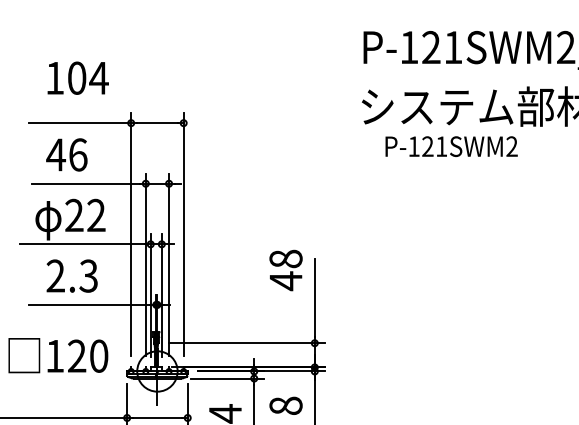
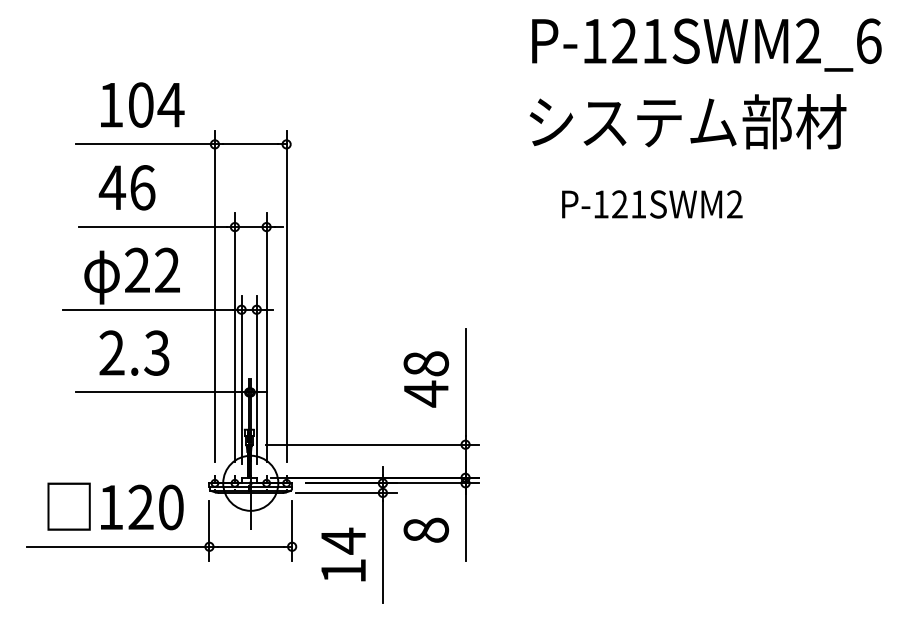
text: (78, 77) -> (142, 104), moved
text: (451, 146) -> (652, 204), moved
text: (285, 270) -> (425, 379), moved
text: (58, 355) -> (115, 506), moved

